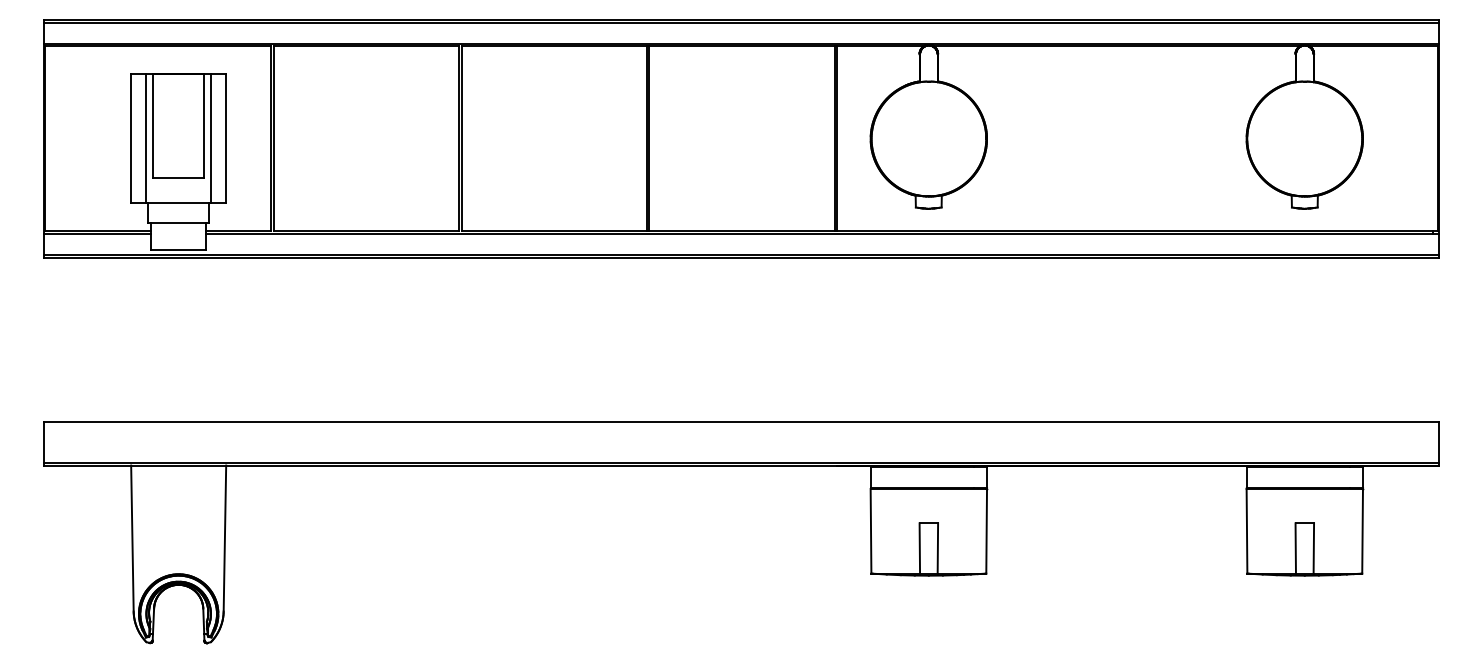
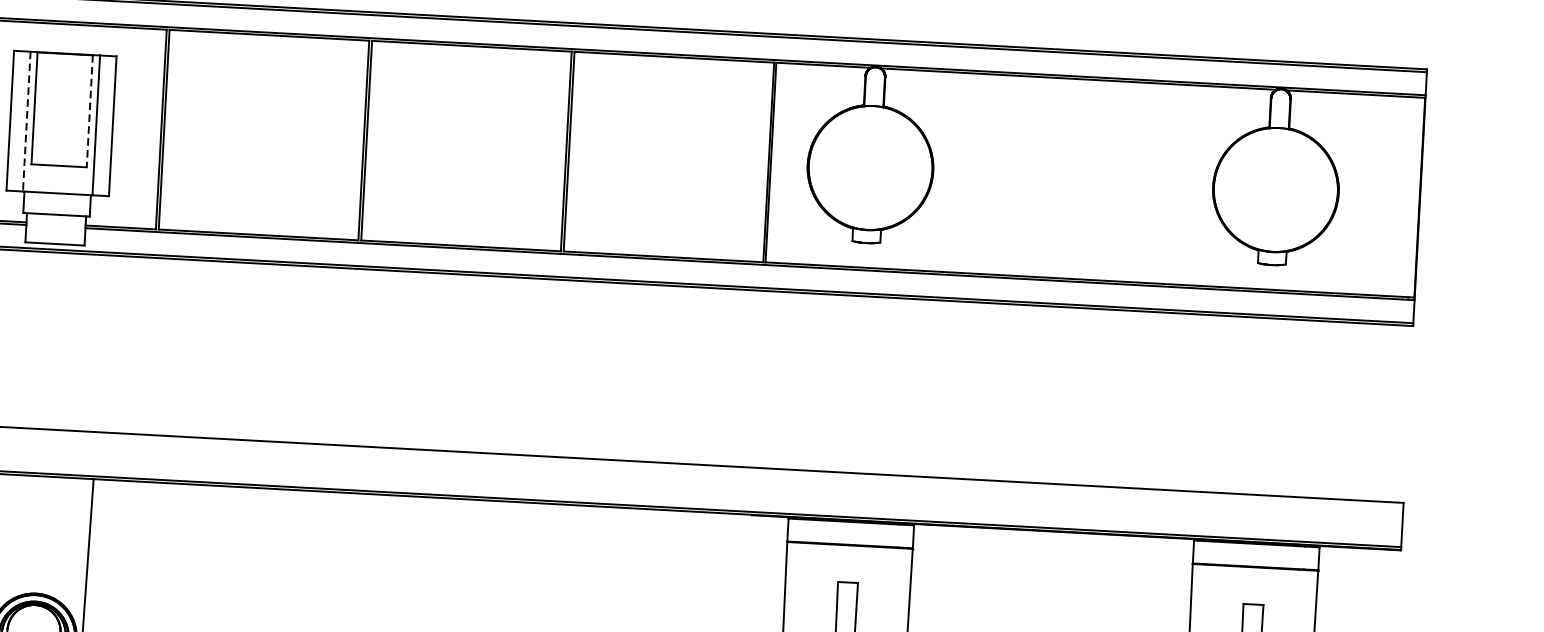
line: (204, 126) -> (90, 112), solid -> dashed
line: (146, 138) -> (26, 121), solid -> dashed

